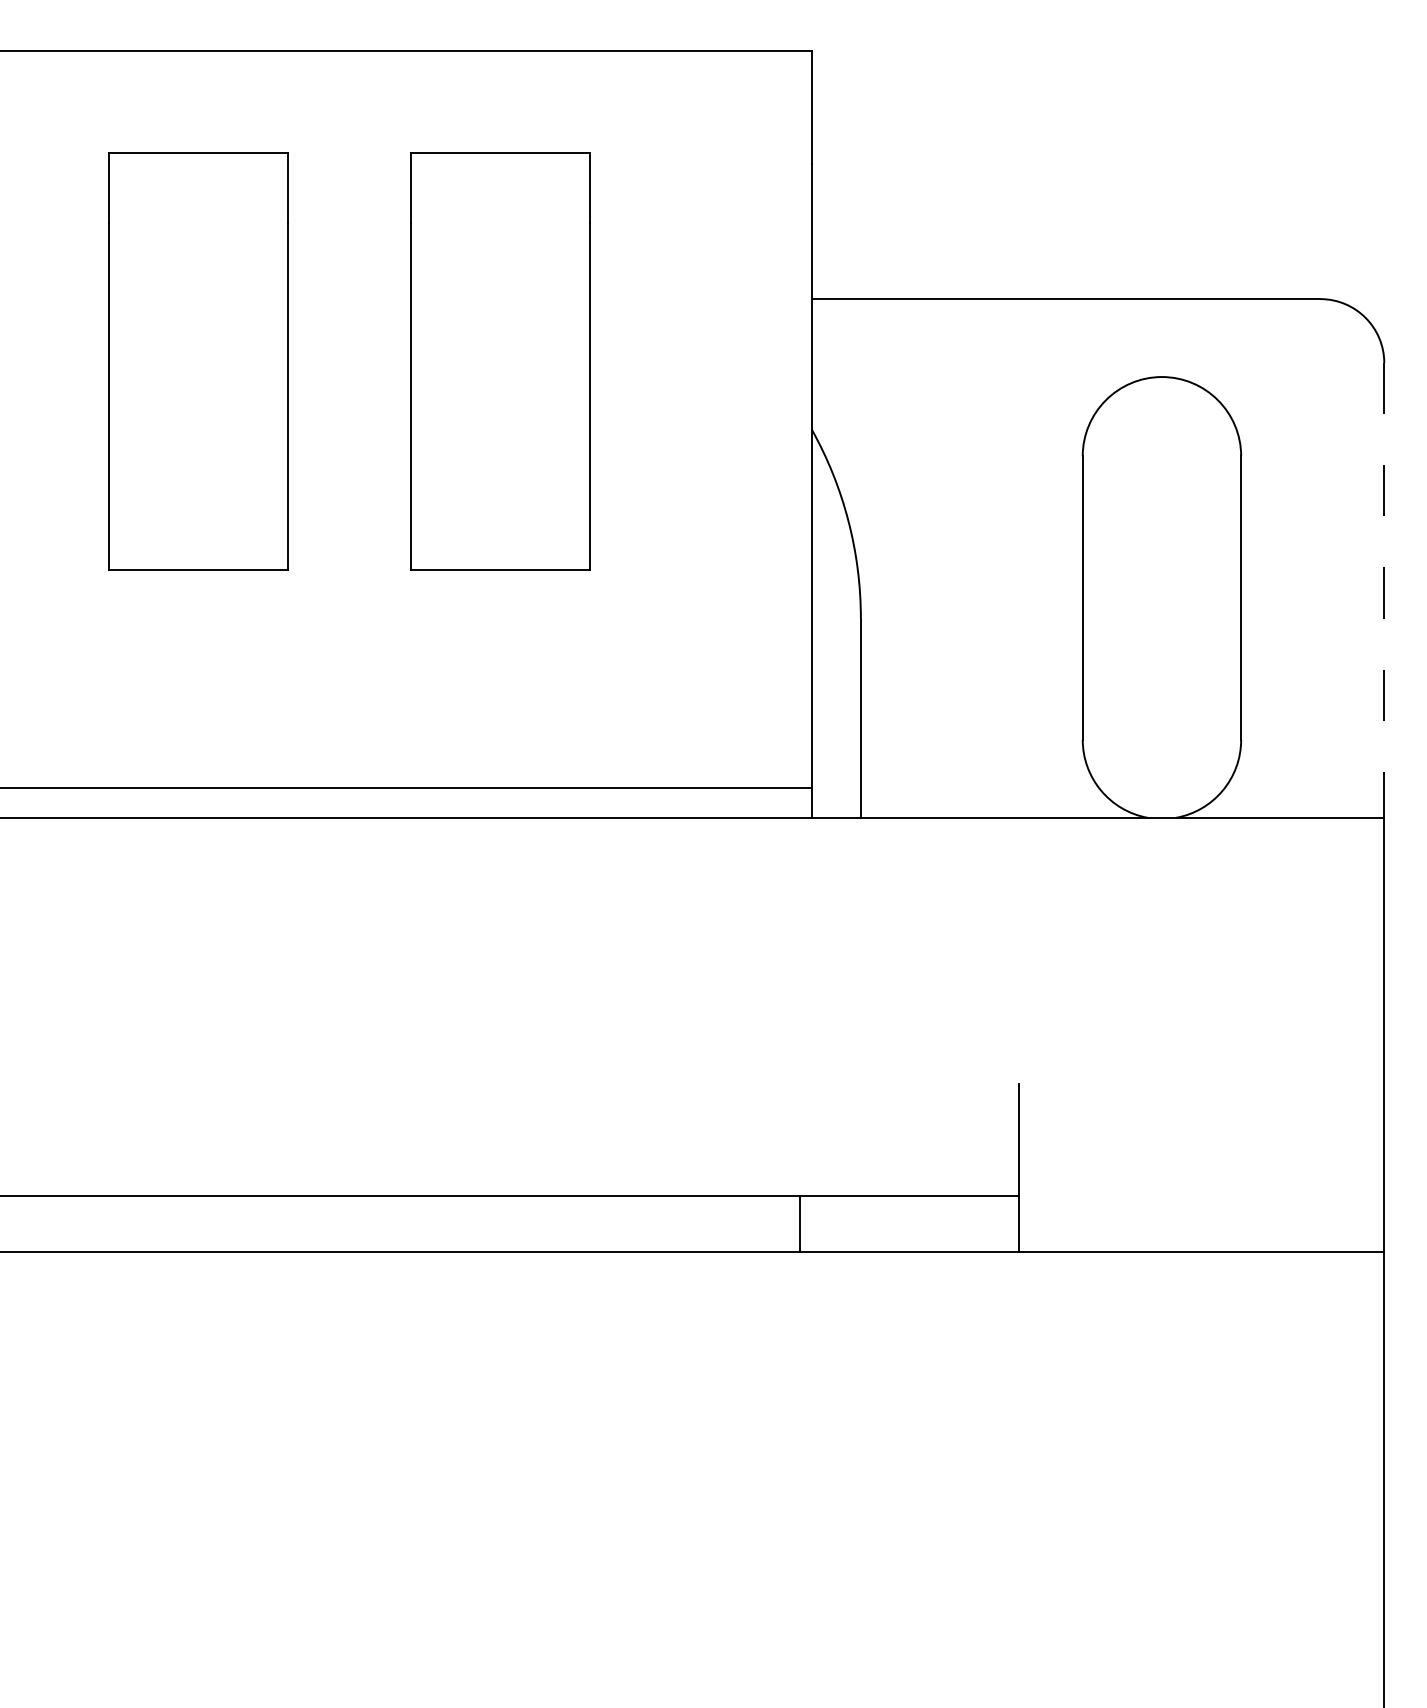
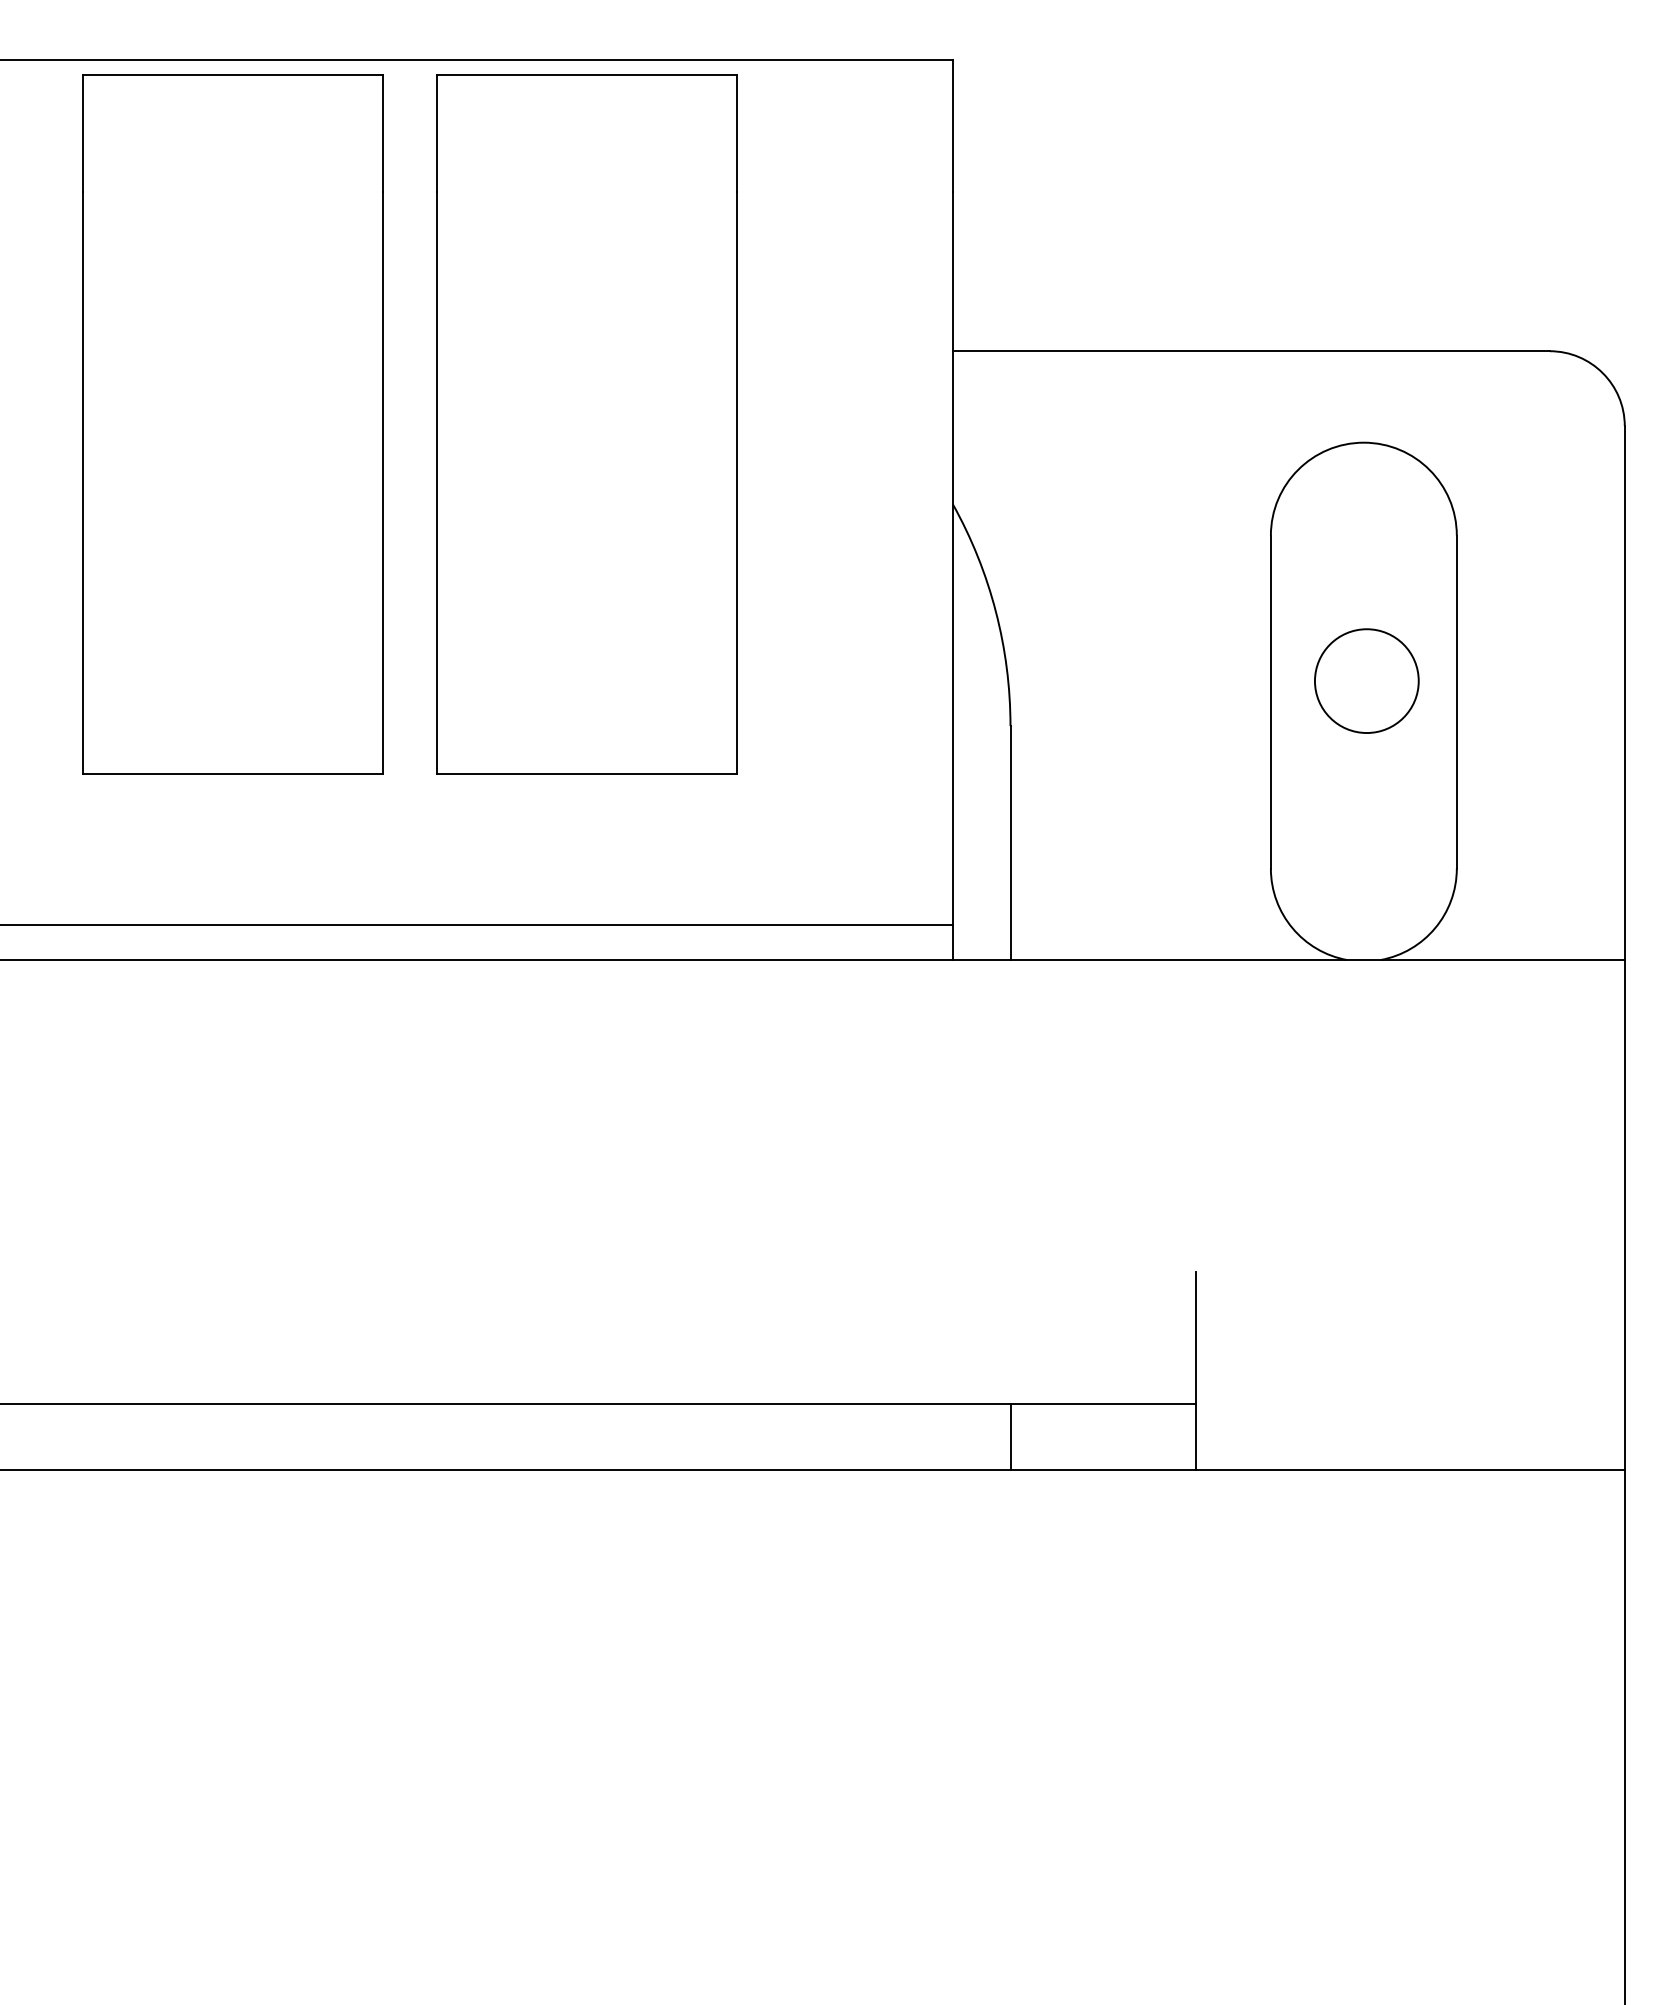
part: (198, 361) -> (233, 424), size x1.43
part: (499, 361) -> (586, 424), size x1.43
circle: (1164, 580) -> (1366, 681), added
line: (1384, 590) -> (1625, 693), dashed -> solid
line: (799, 1224) -> (1010, 1437), moved

